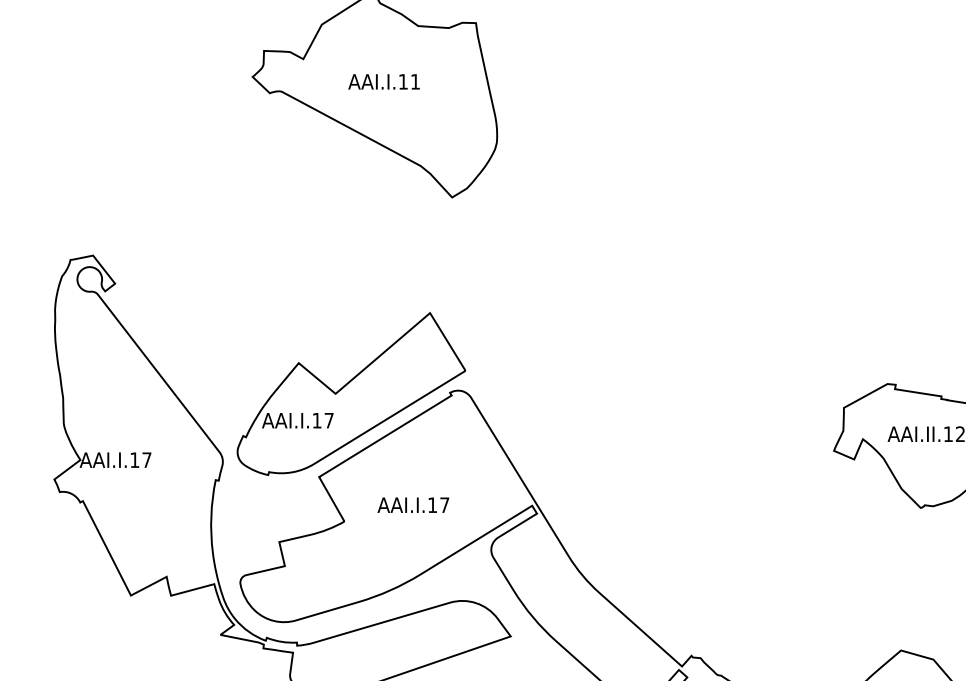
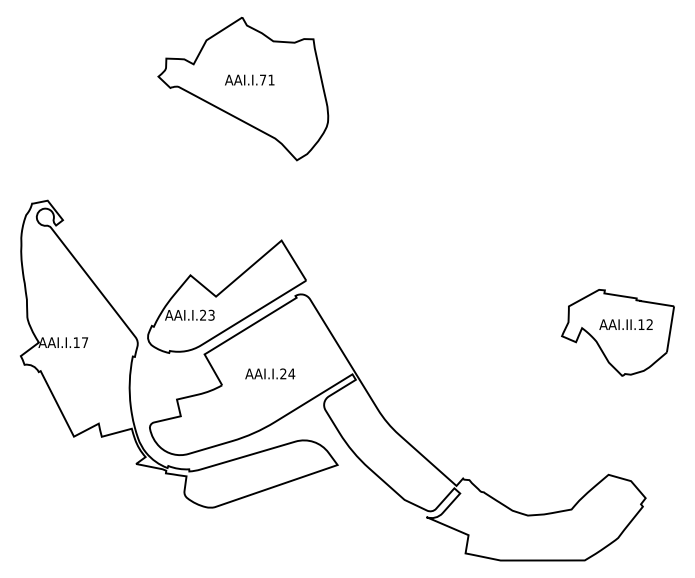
text: (403, 81) -> (263, 79), AAI.I.11 -> AAI.I.71
text: (323, 419) -> (207, 314), AAI.I.17 -> AAI.I.23
text: (438, 504) -> (287, 373), AAI.I.17 -> AAI.I.24

